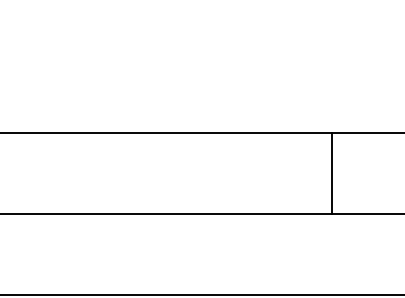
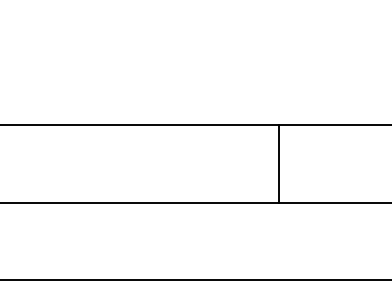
line: (332, 173) -> (279, 163), moved

